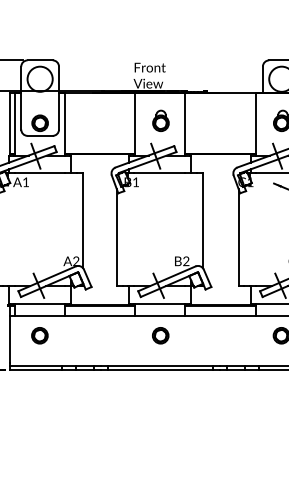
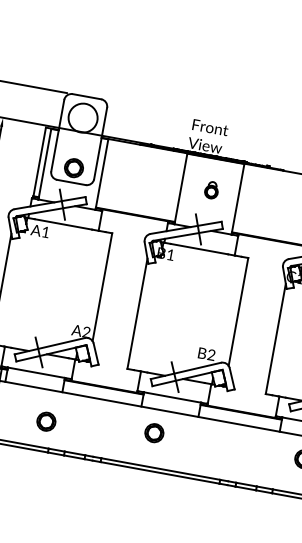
part: (160, 120) -> (211, 189), size x0.7
part: (39, 335) -> (46, 421), moved
part: (160, 335) -> (154, 432), moved

